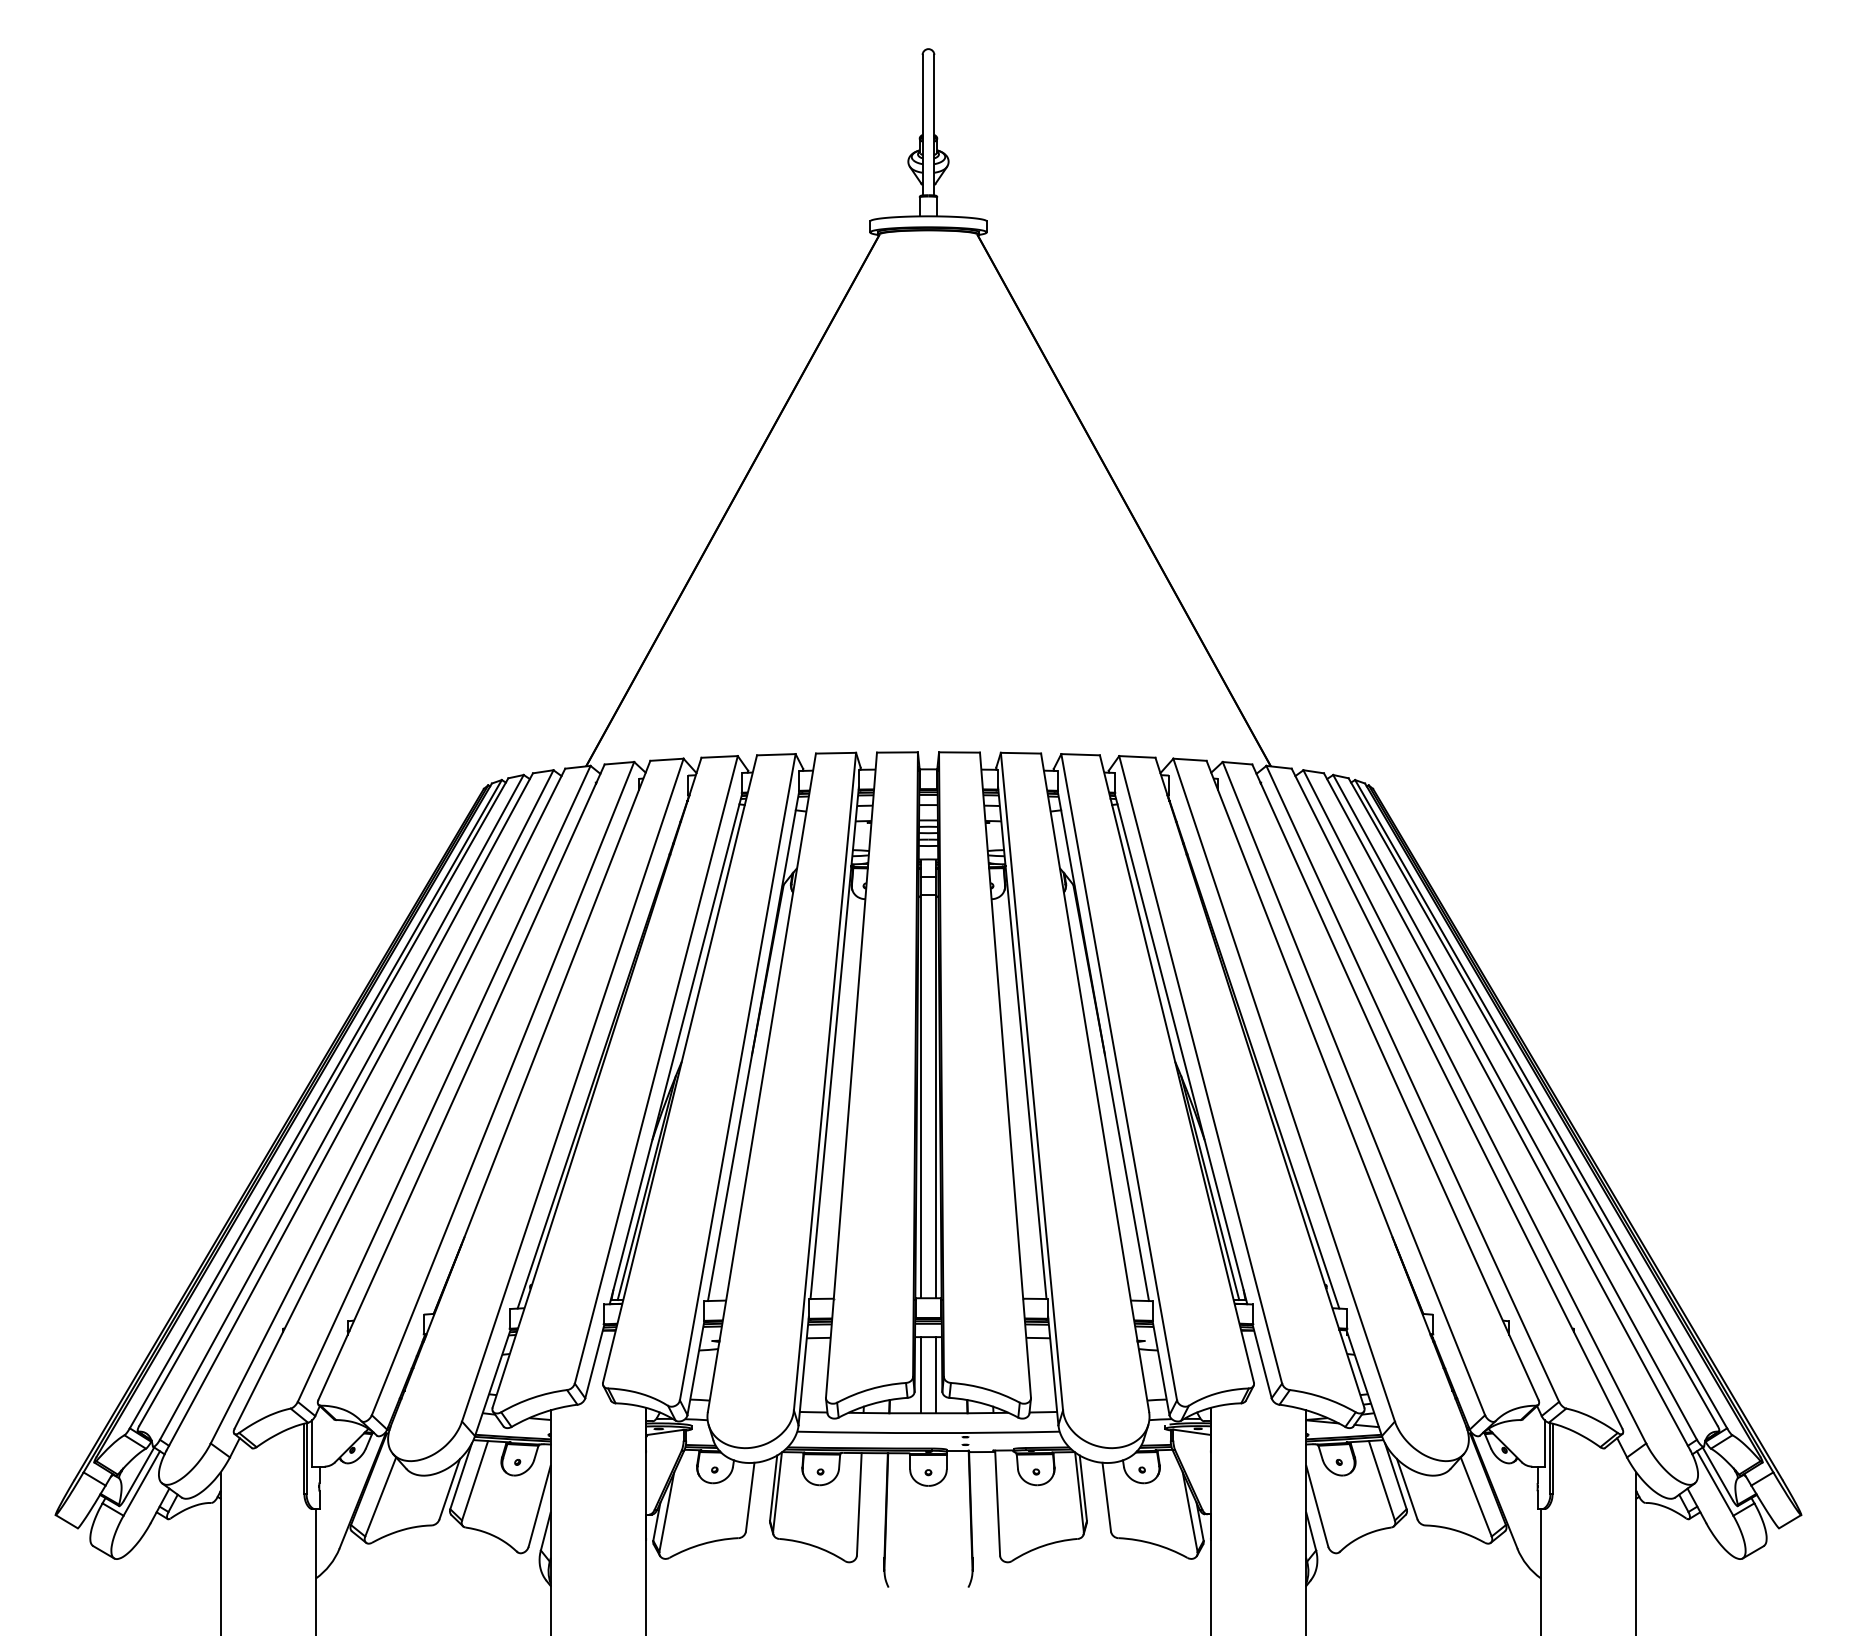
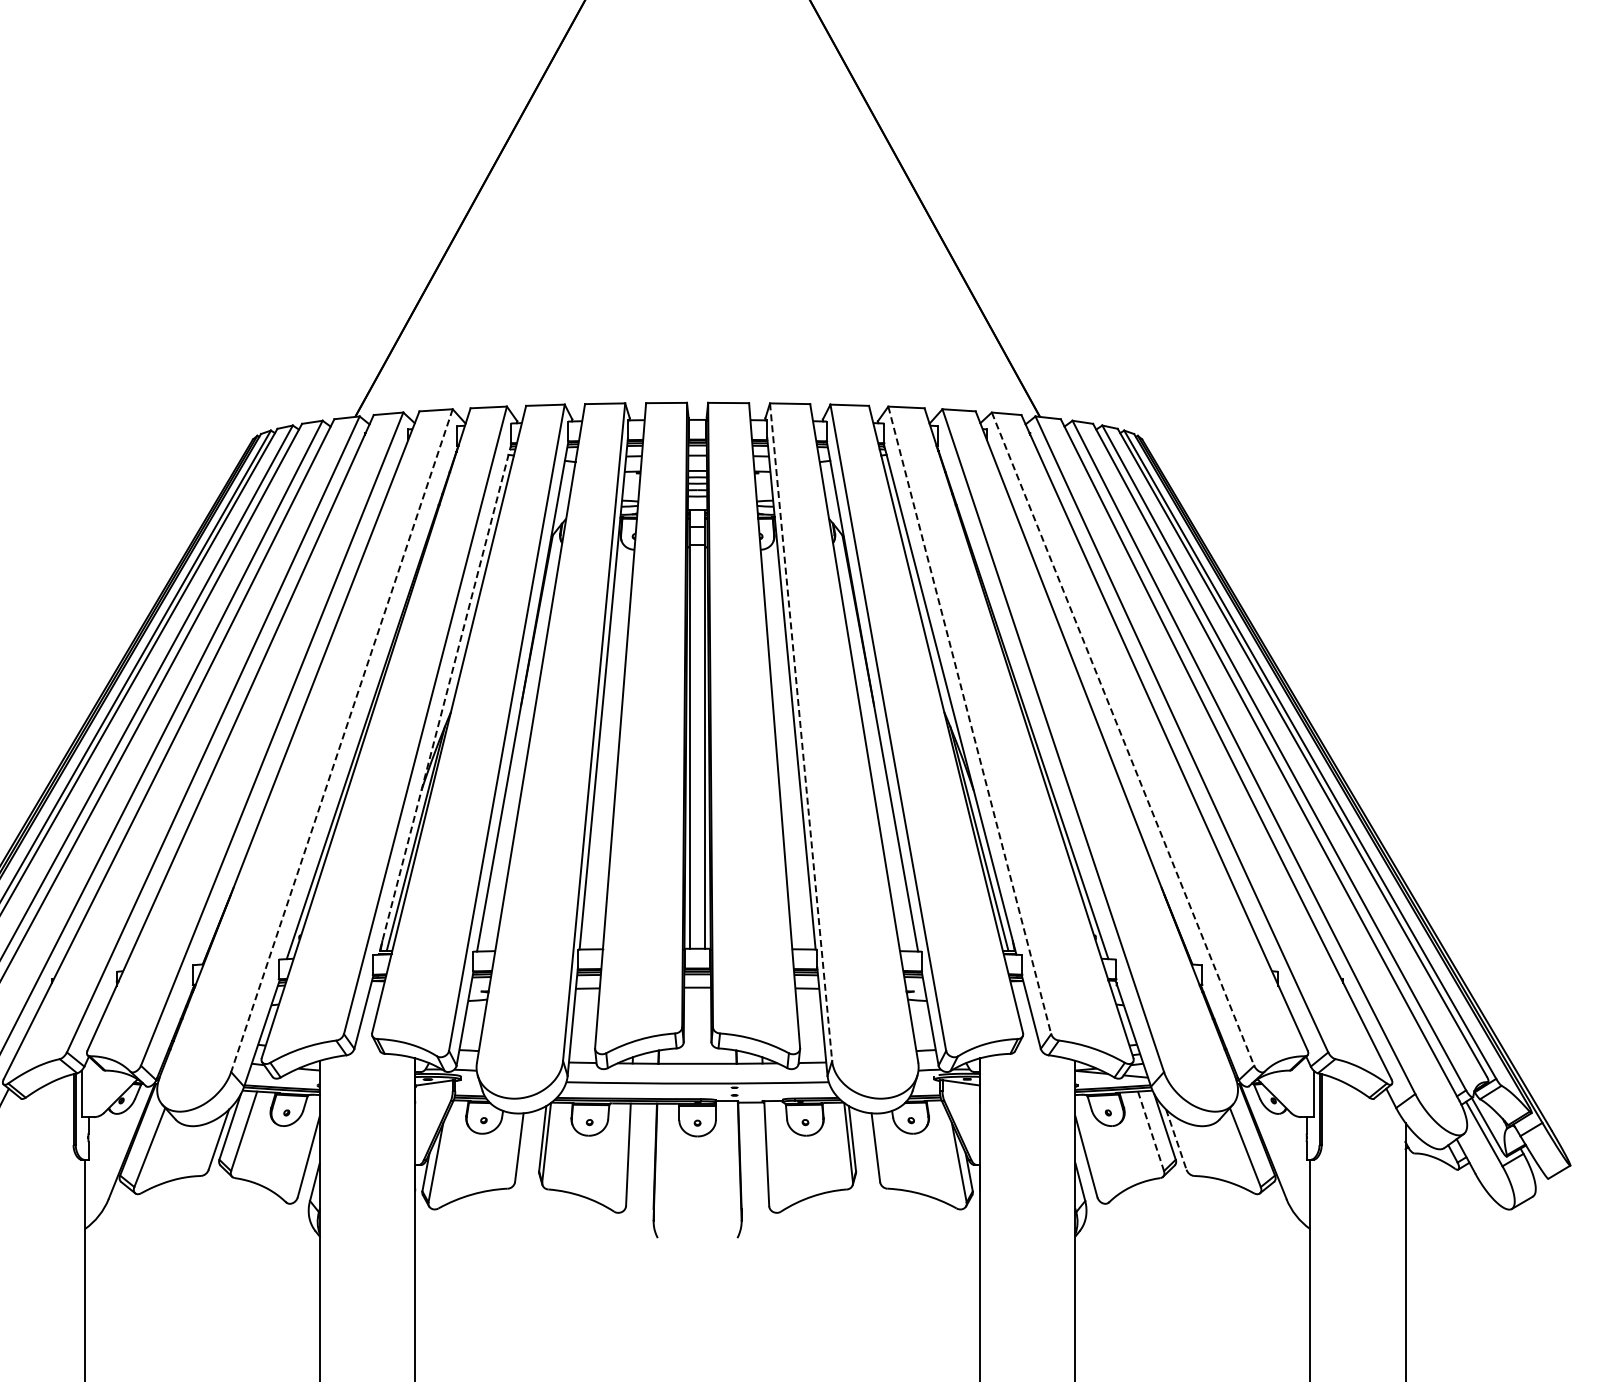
line: (675, 1049) -> (444, 700), solid -> dashed
line: (1200, 1070) -> (969, 721), solid -> dashed
line: (1032, 1082) -> (801, 733), solid -> dashed
line: (1353, 1088) -> (1122, 739), solid -> dashed
line: (572, 1090) -> (341, 741), solid -> dashed
line: (920, 1375) -> (689, 1026), removed
line: (936, 1375) -> (705, 1026), removed
line: (1381, 1480) -> (1150, 1131), solid -> dashed
line: (1407, 1489) -> (1176, 1140), solid -> dashed

